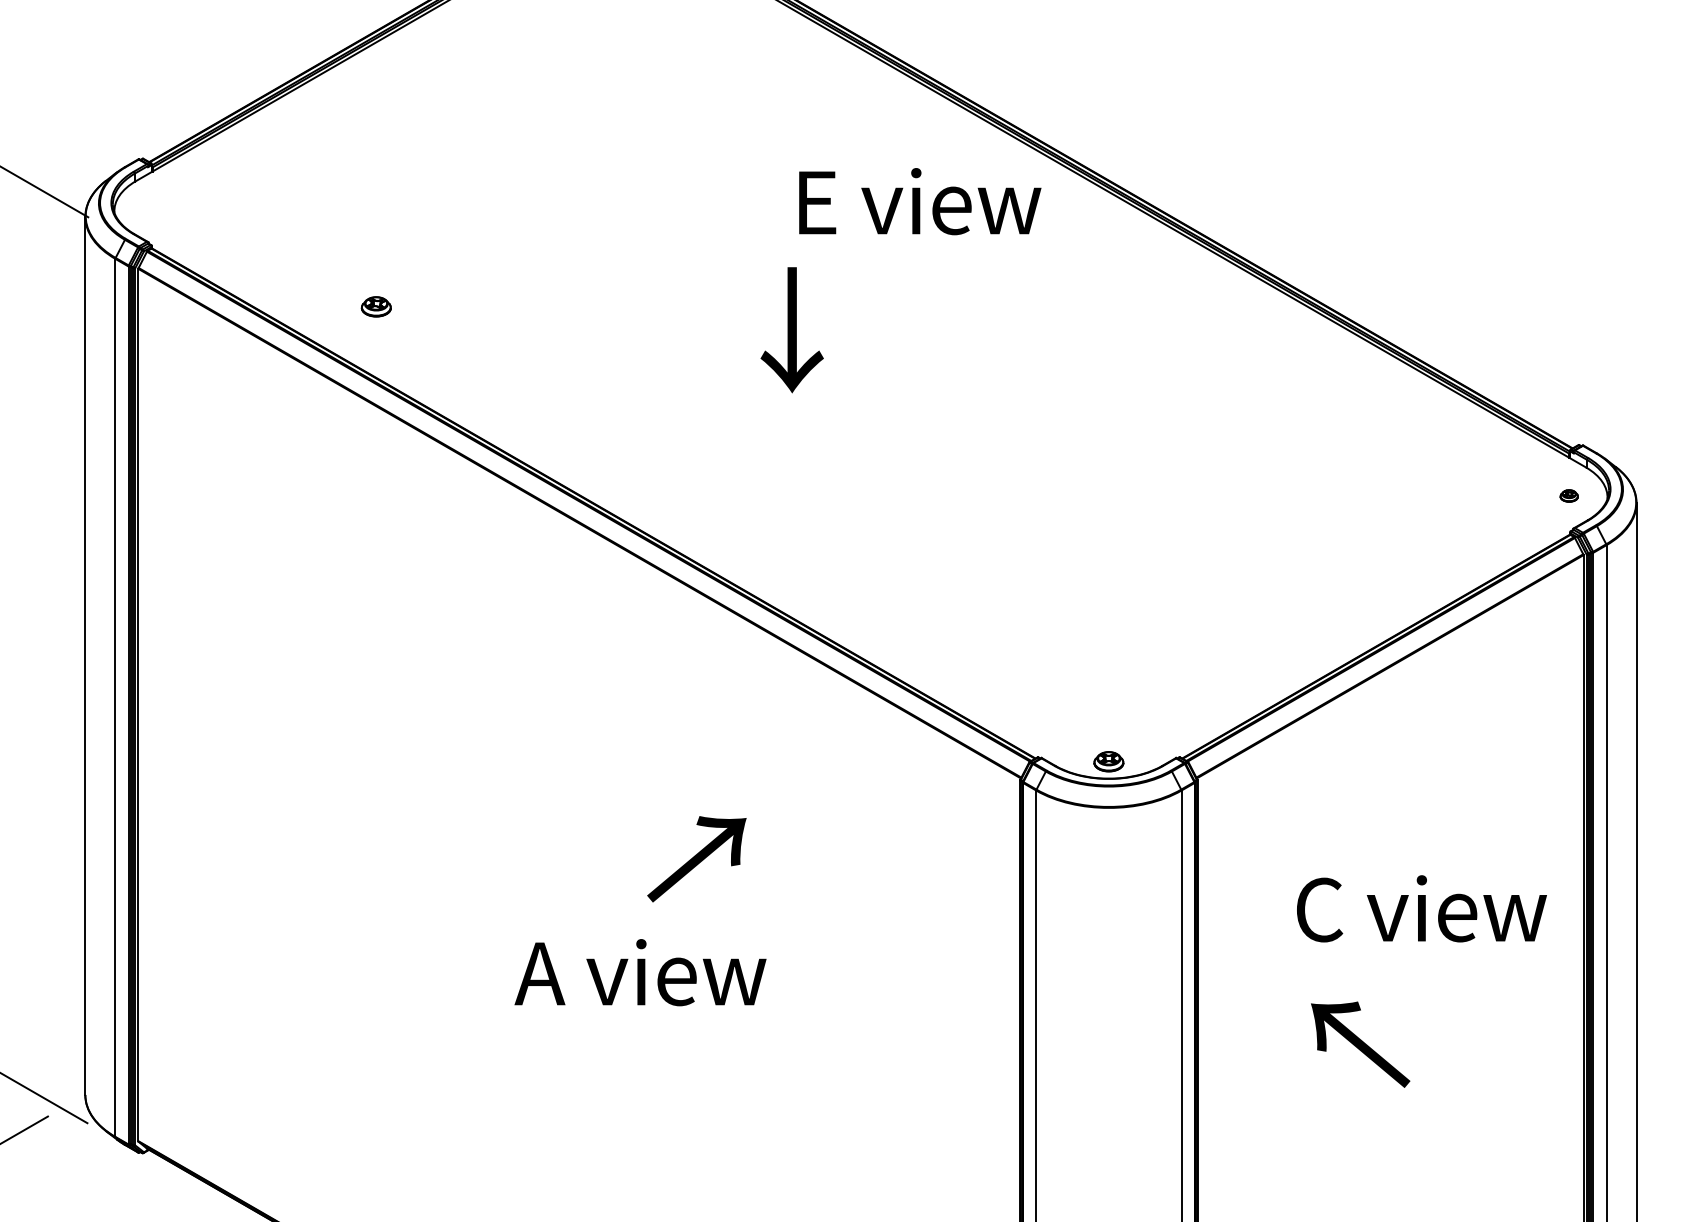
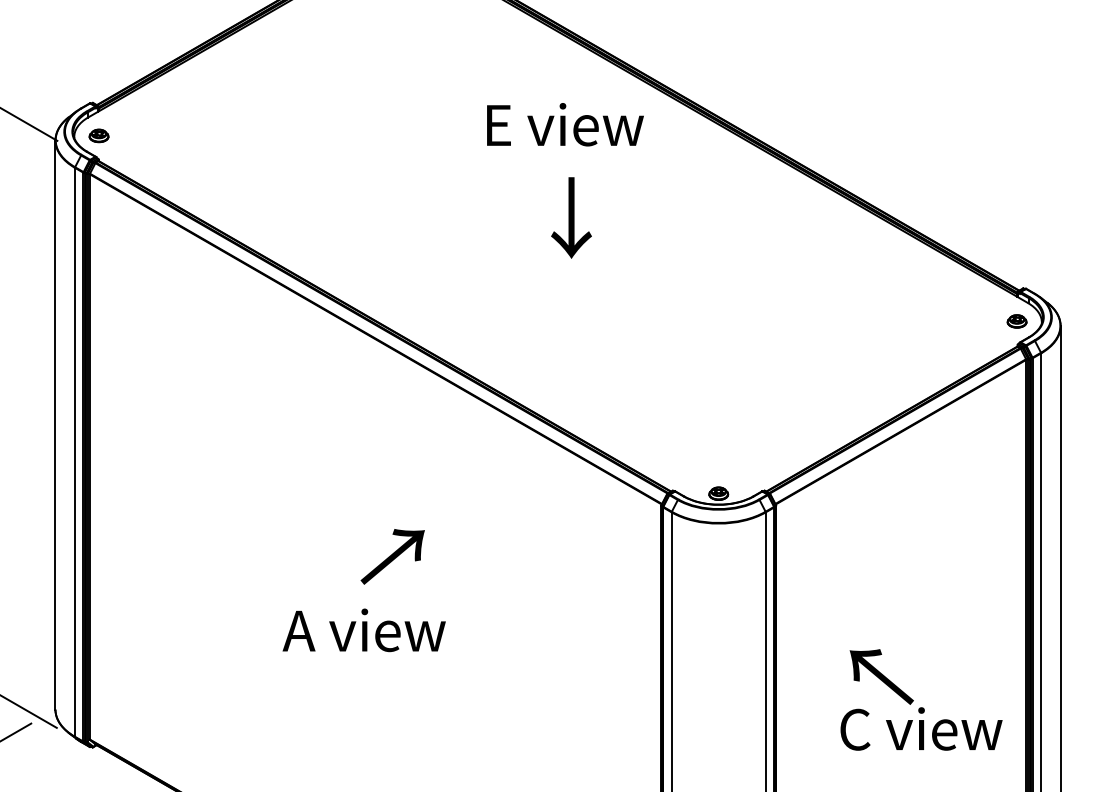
text: (920, 201) -> (565, 124), moved
part: (375, 306) -> (98, 135), moved
text: (792, 329) -> (571, 217), moved
part: (1568, 496) -> (1016, 321), size x1.67
text: (696, 858) -> (392, 556), moved
text: (1421, 908) -> (921, 728), moved
text: (639, 972) -> (363, 630), moved

